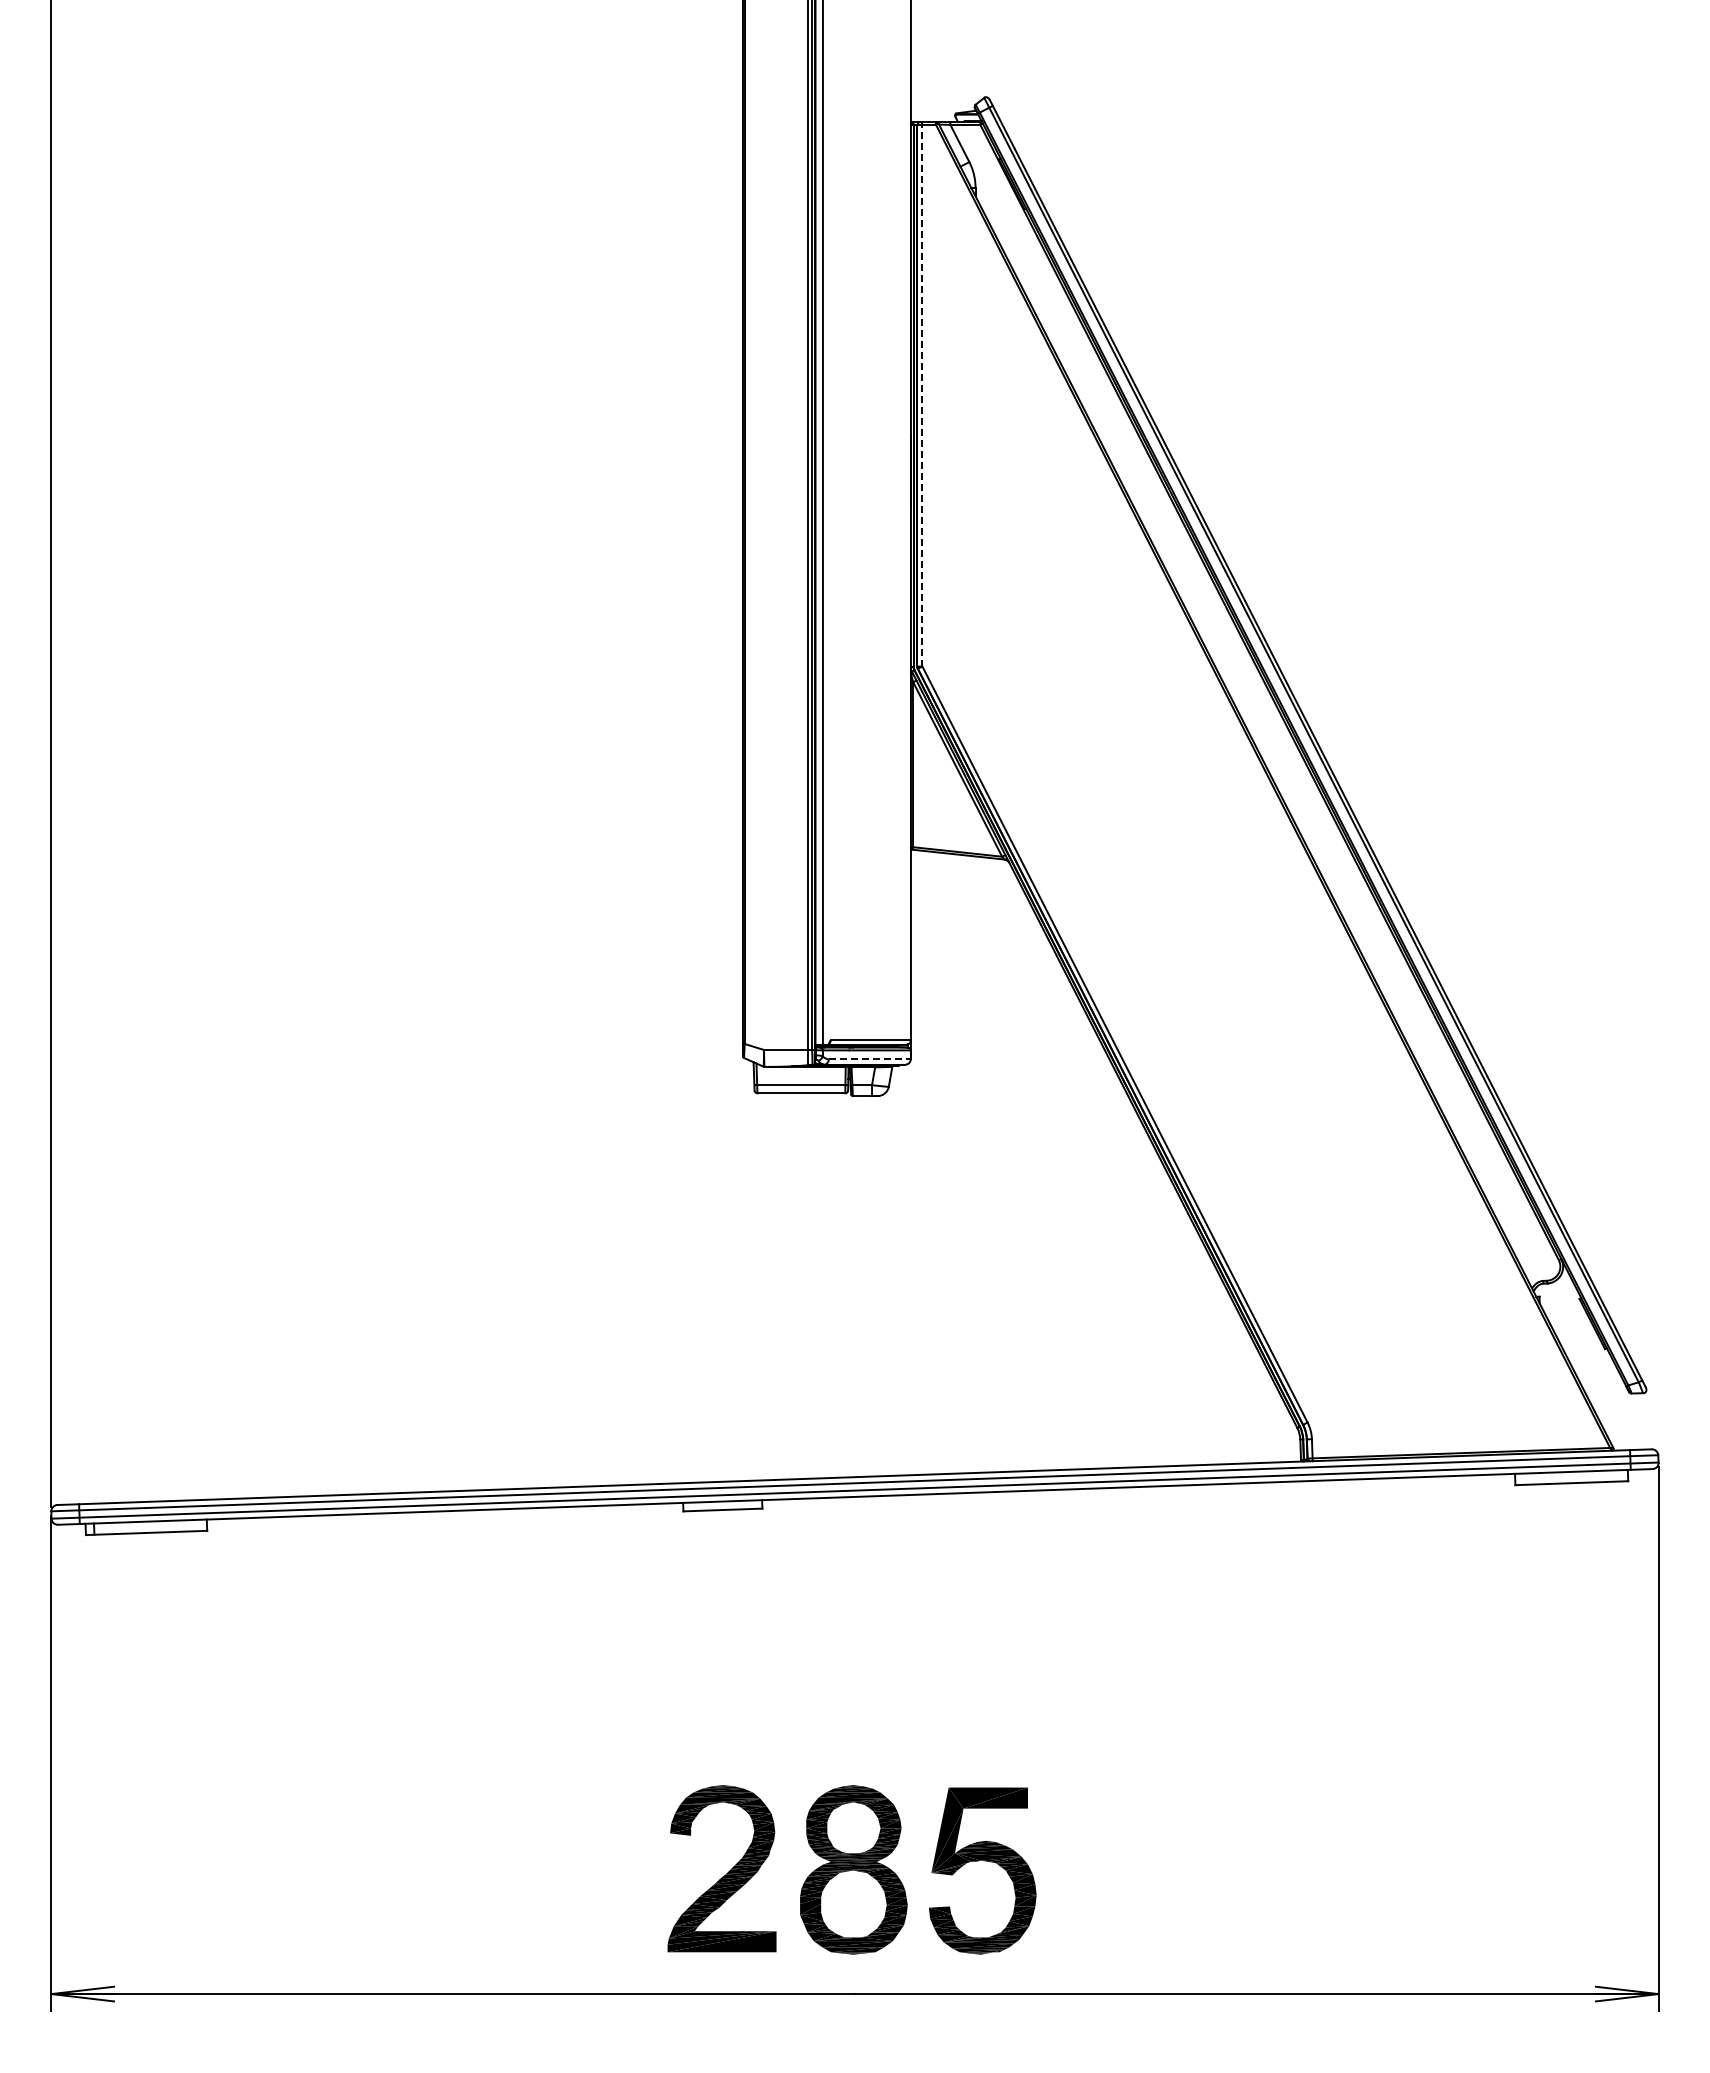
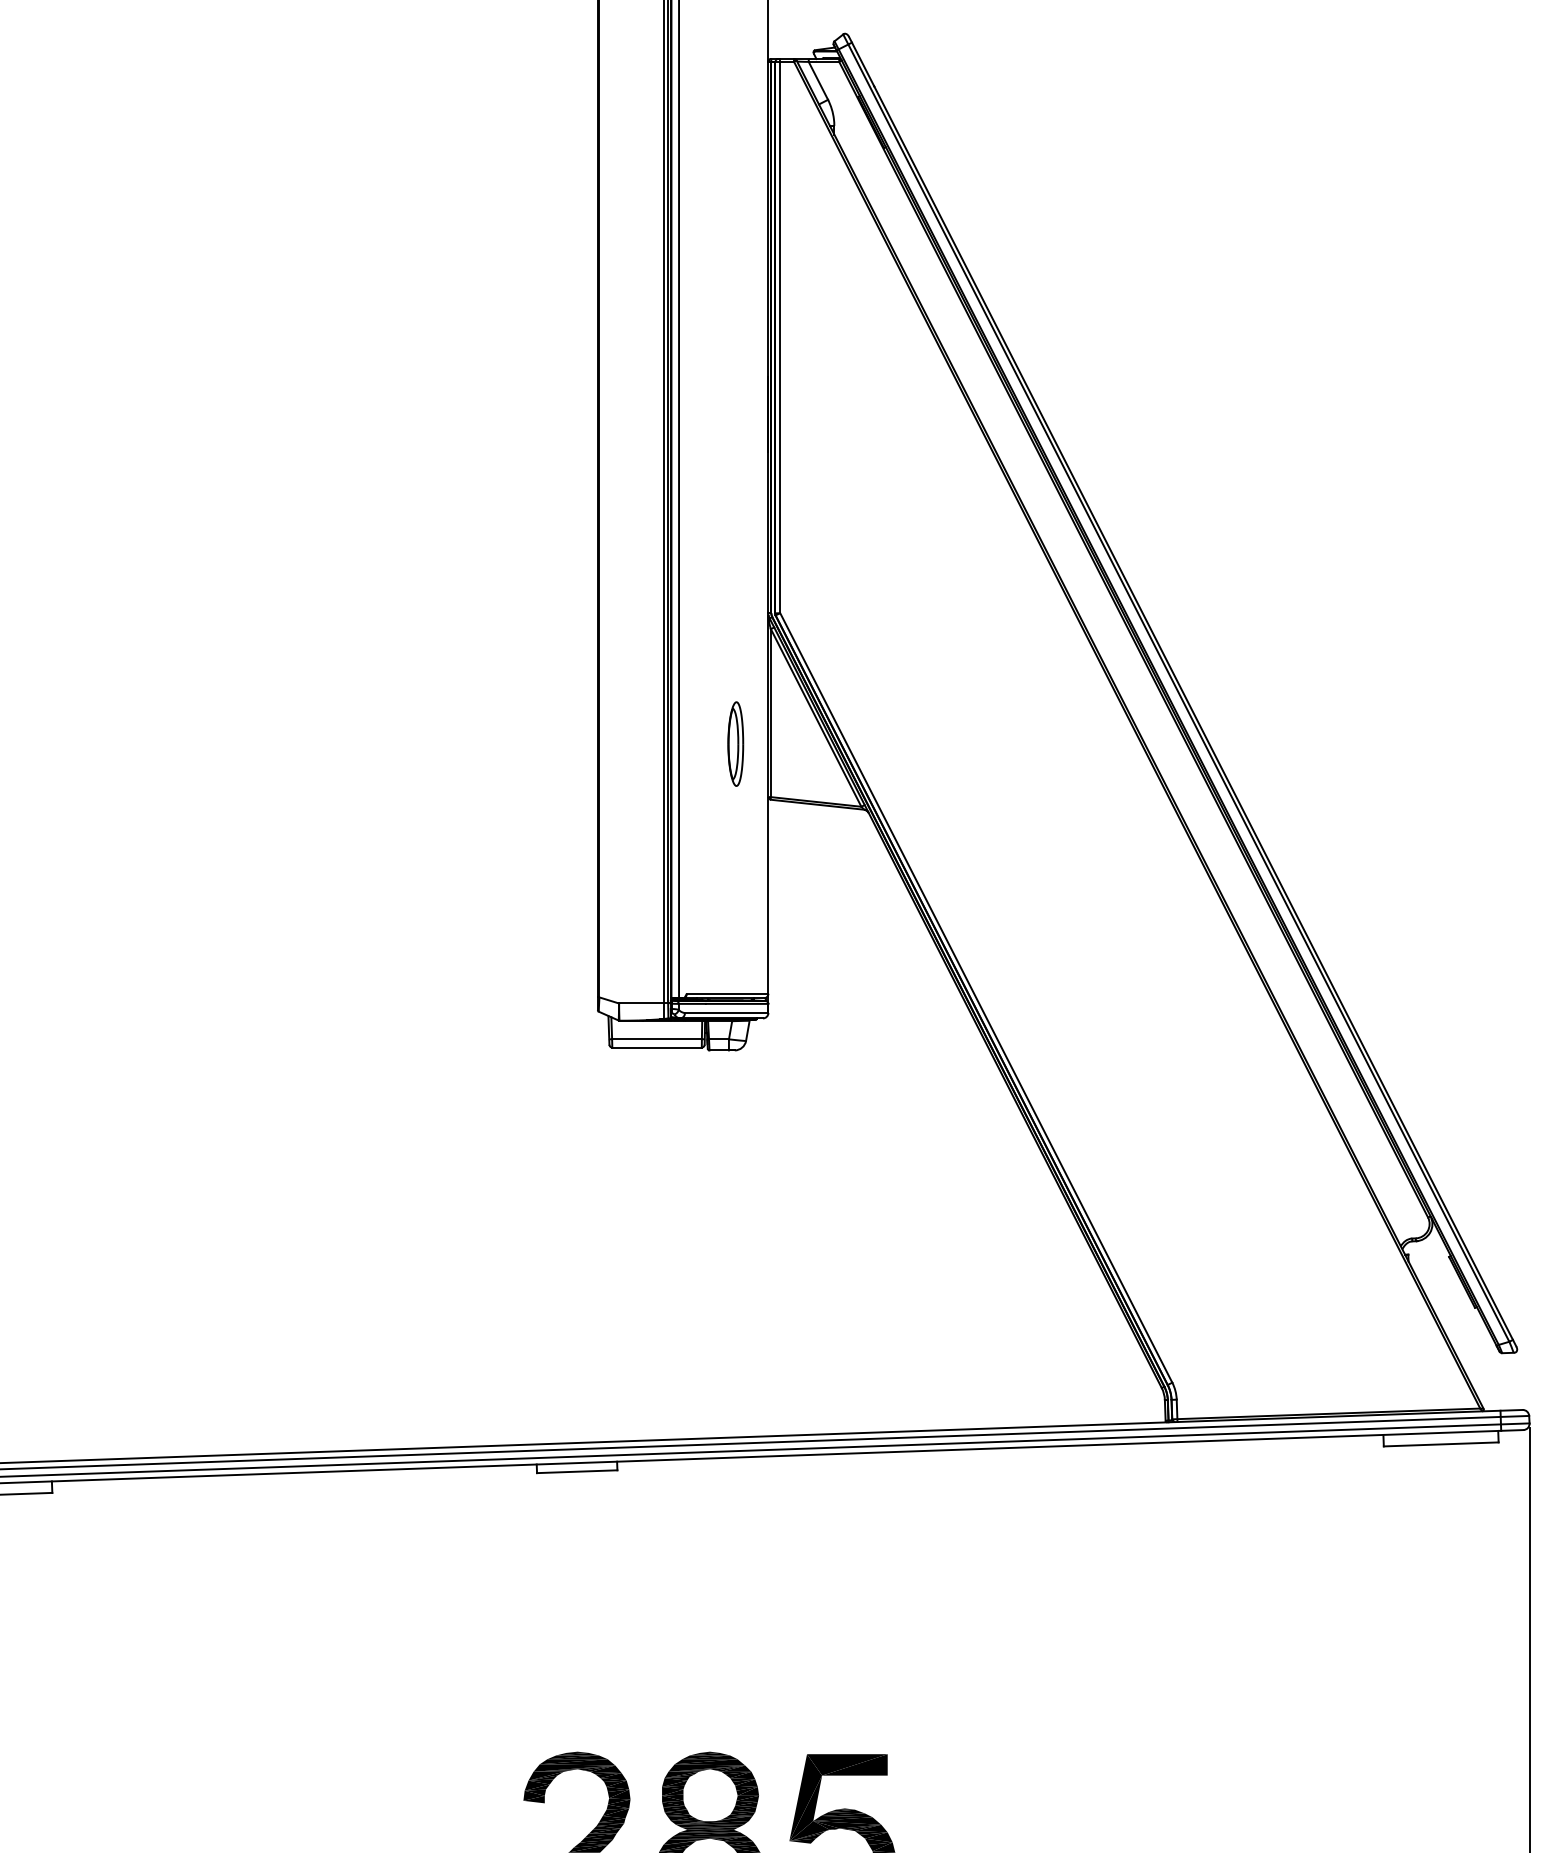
line: (922, 393) -> (780, 335), dashed -> solid
part: (878, 795) -> (735, 744), added
line: (869, 1059) -> (726, 1013), dashed -> solid

